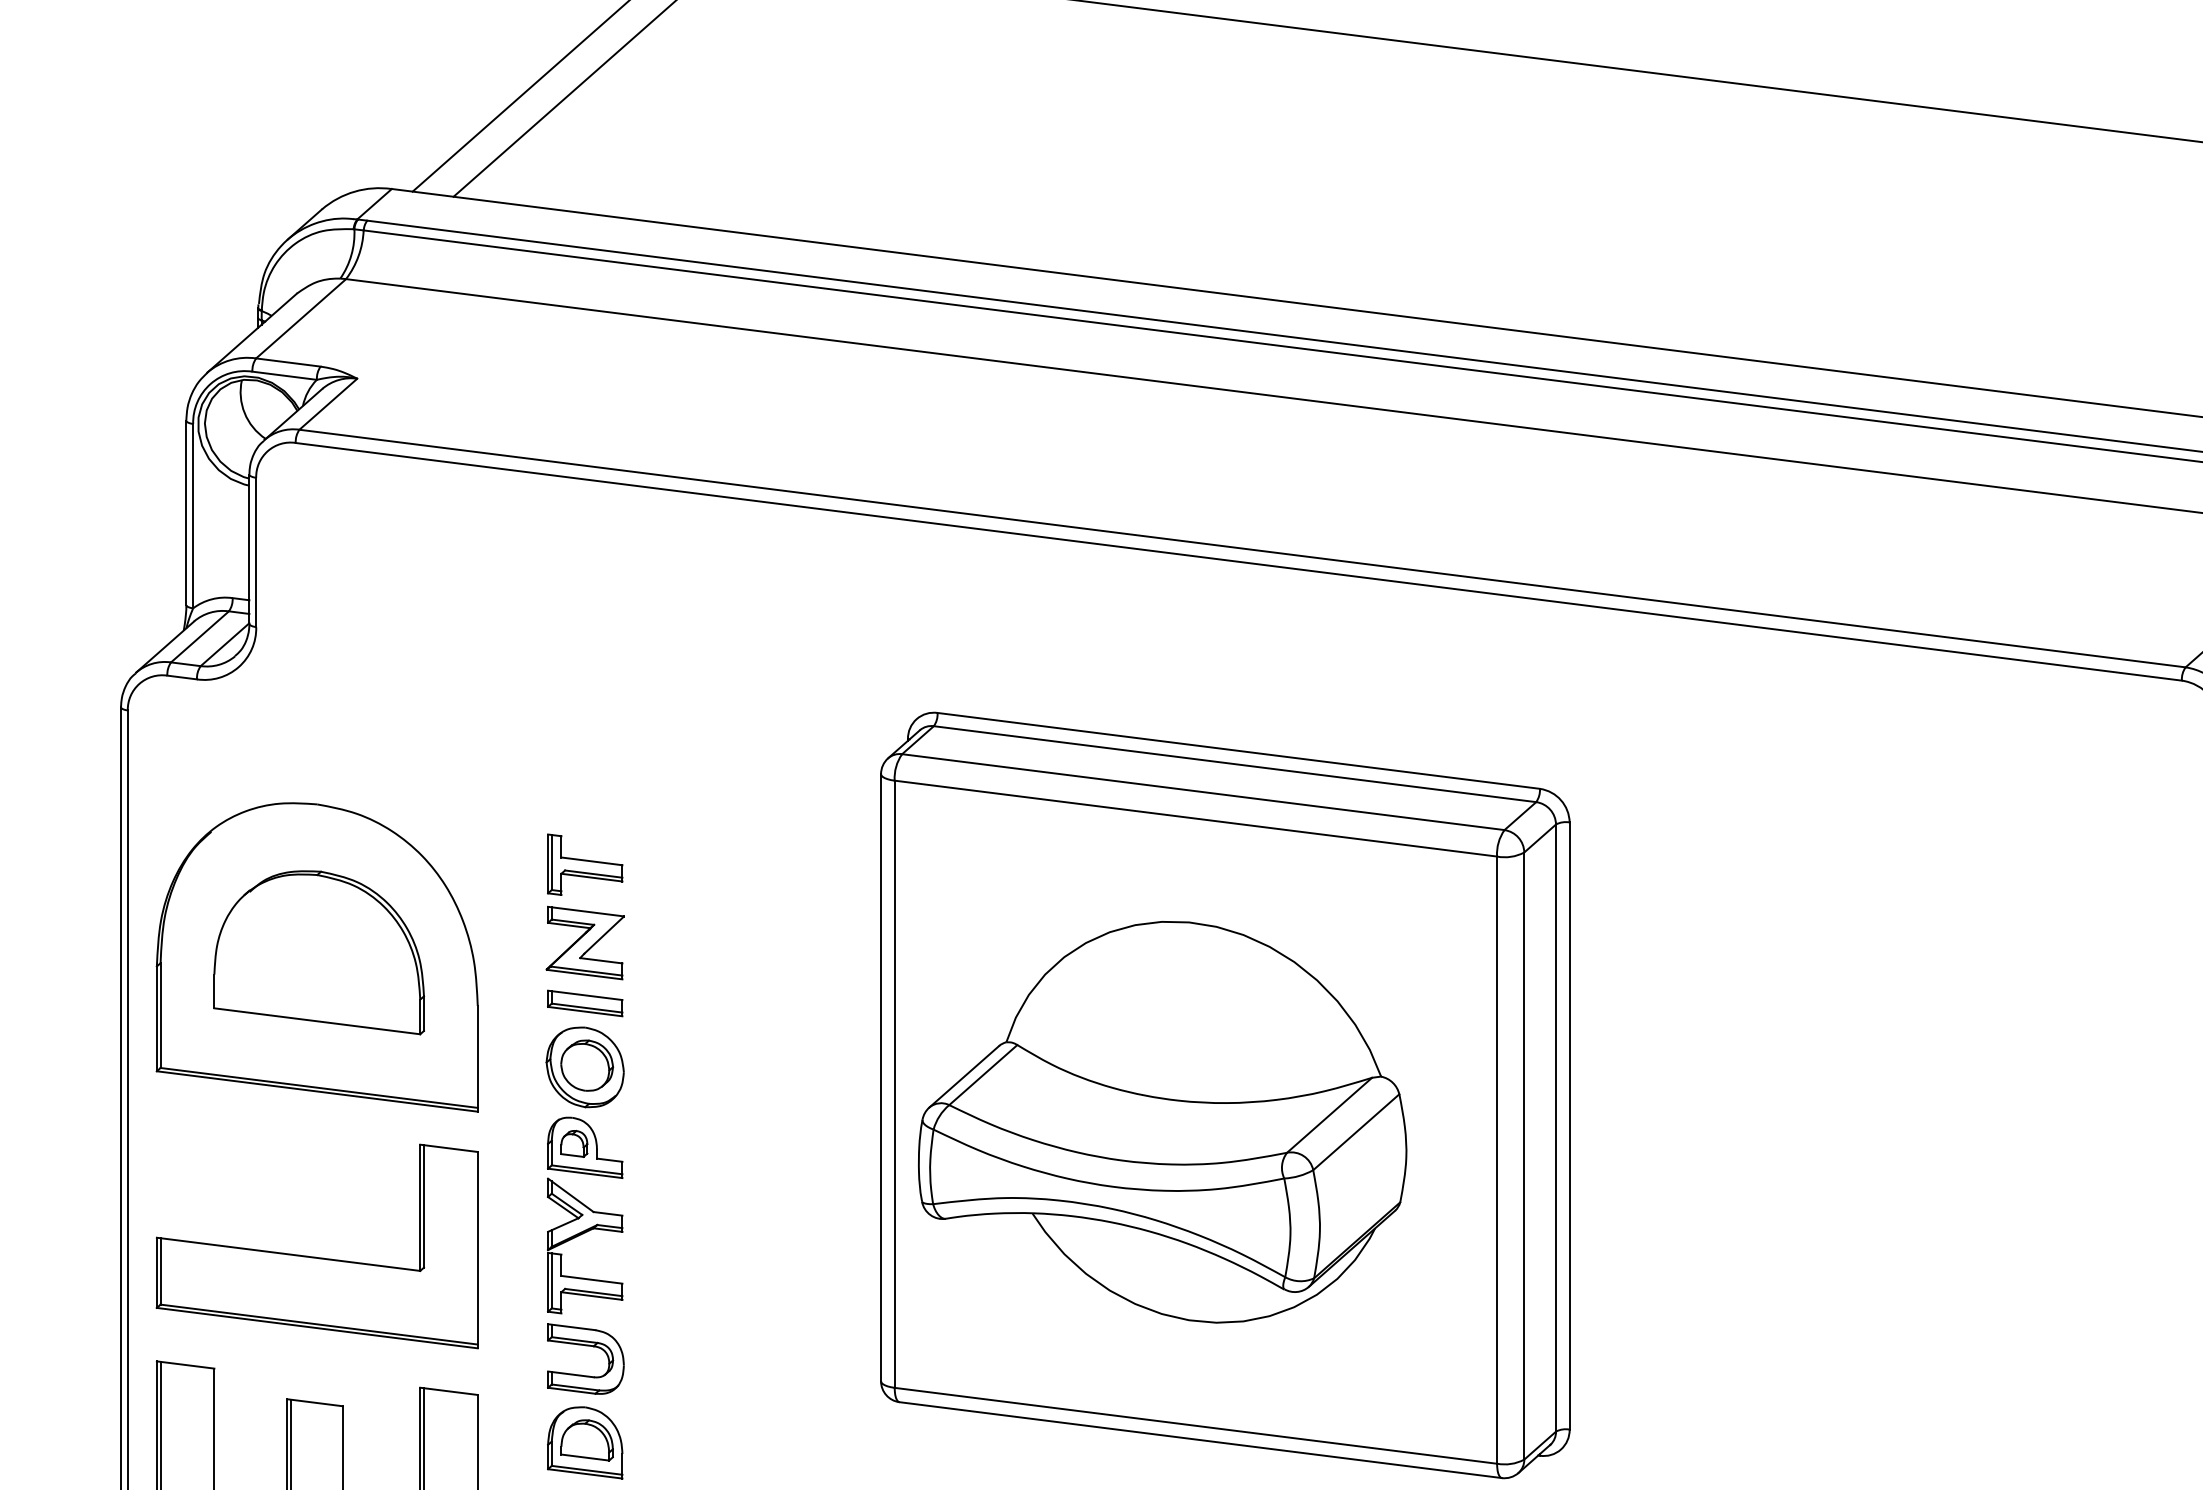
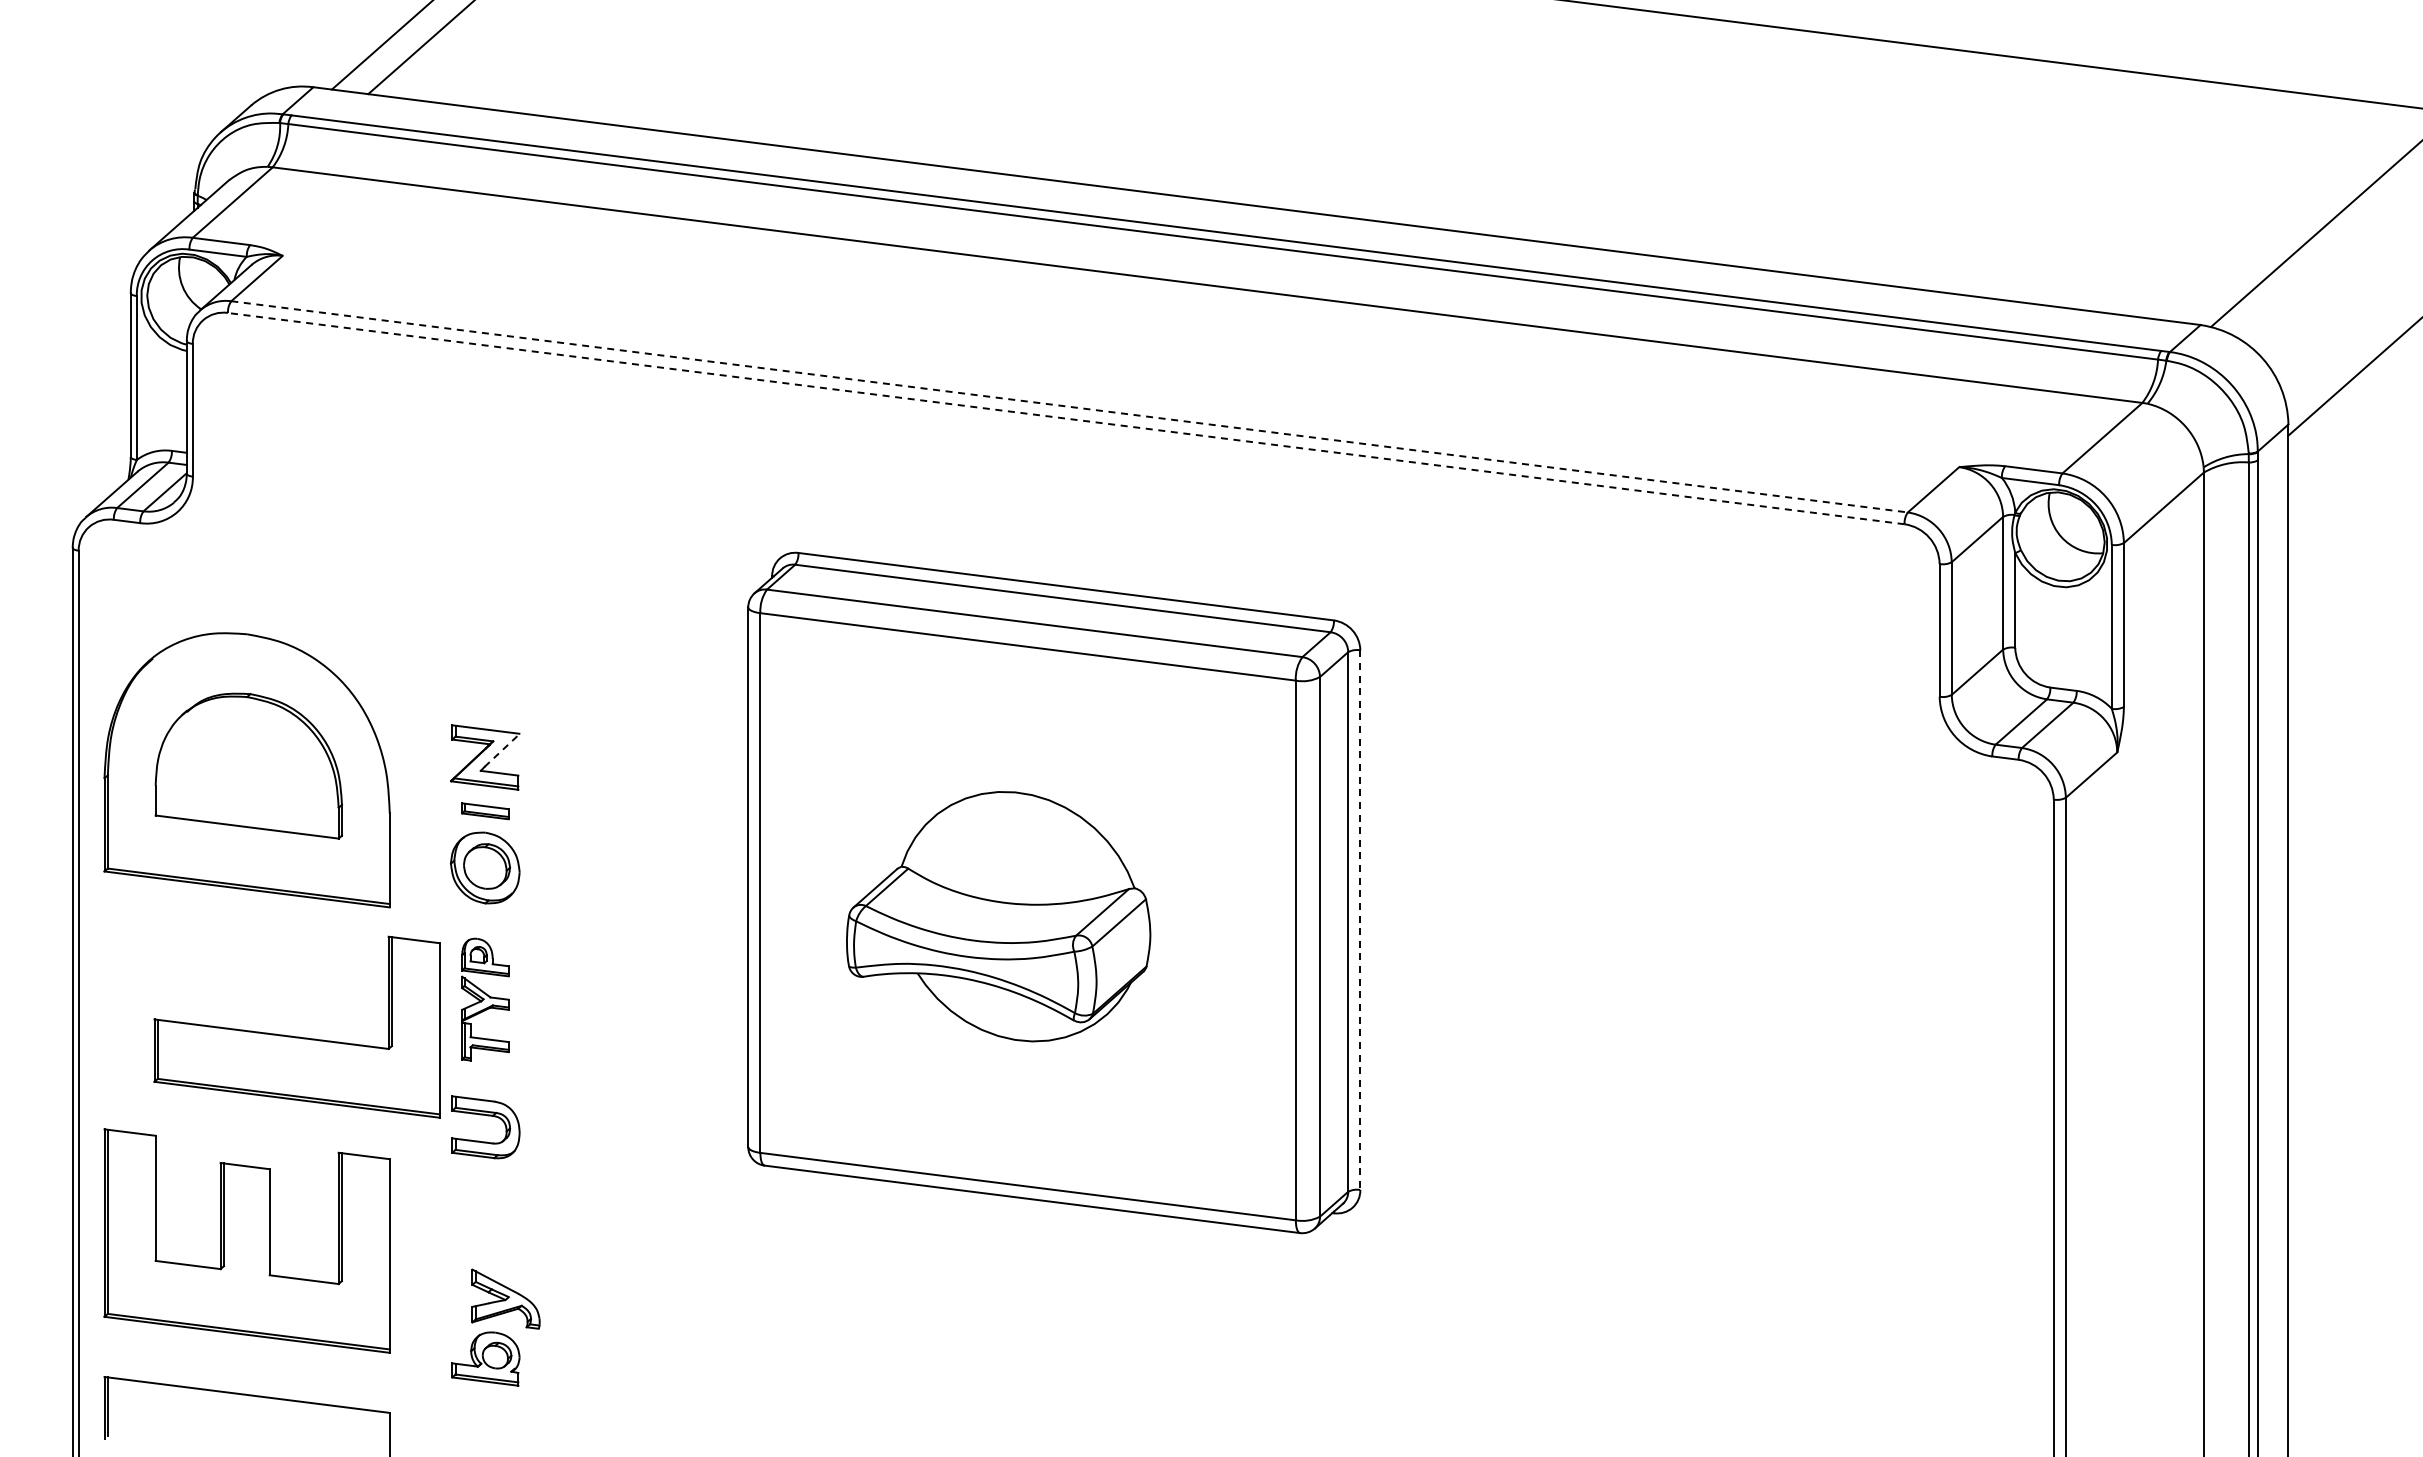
line: (1242, 548) -> (1069, 406), solid -> dashed
line: (1239, 561) -> (1066, 418), solid -> dashed
part: (585, 864) -> (485, 687), removed
line: (603, 935) -> (501, 750), solid -> dashed
part: (585, 1003) -> (485, 811), size x0.7
part: (1162, 1121) -> (998, 916), size x0.7
line: (1569, 1126) -> (1360, 920), solid -> dashed
part: (585, 1215) -> (485, 999), size x0.7
part: (312, 1255) -> (292, 1035), moved
part: (585, 1442) -> (485, 1201), removed

